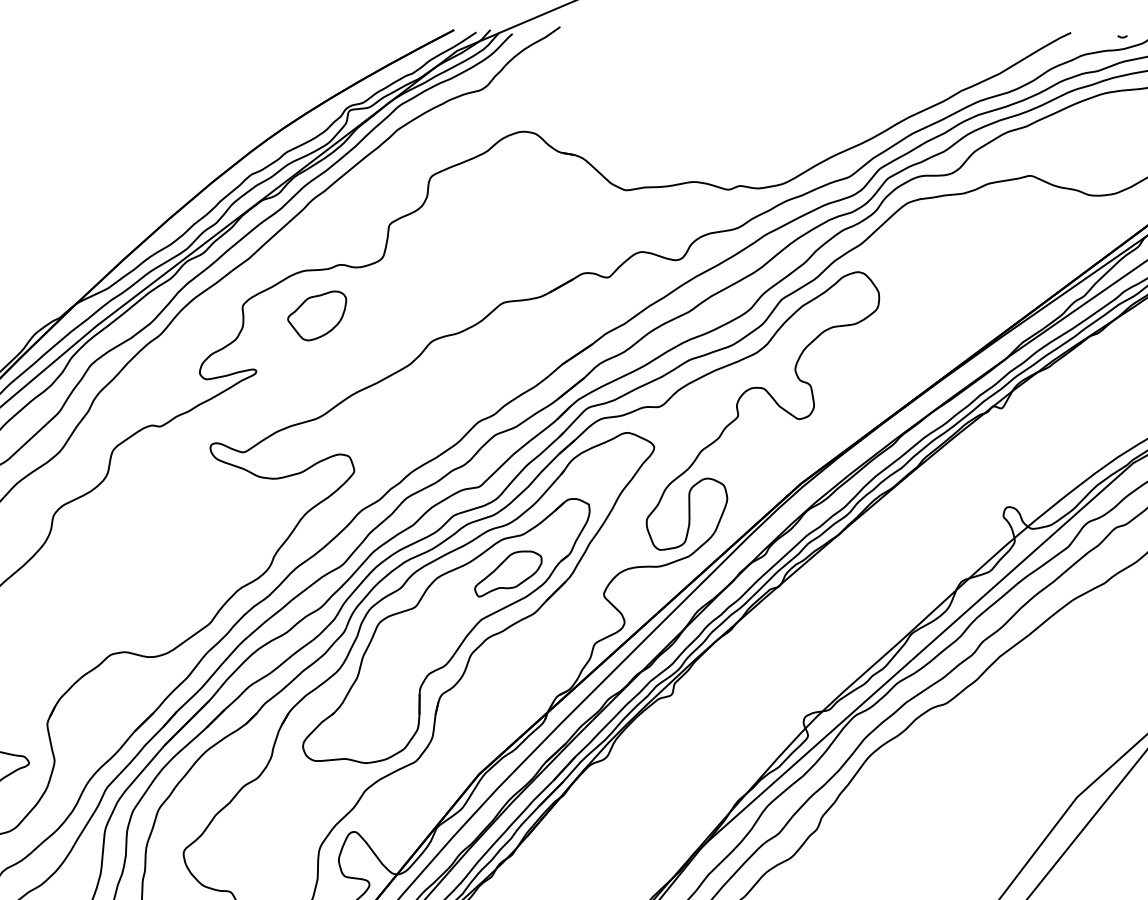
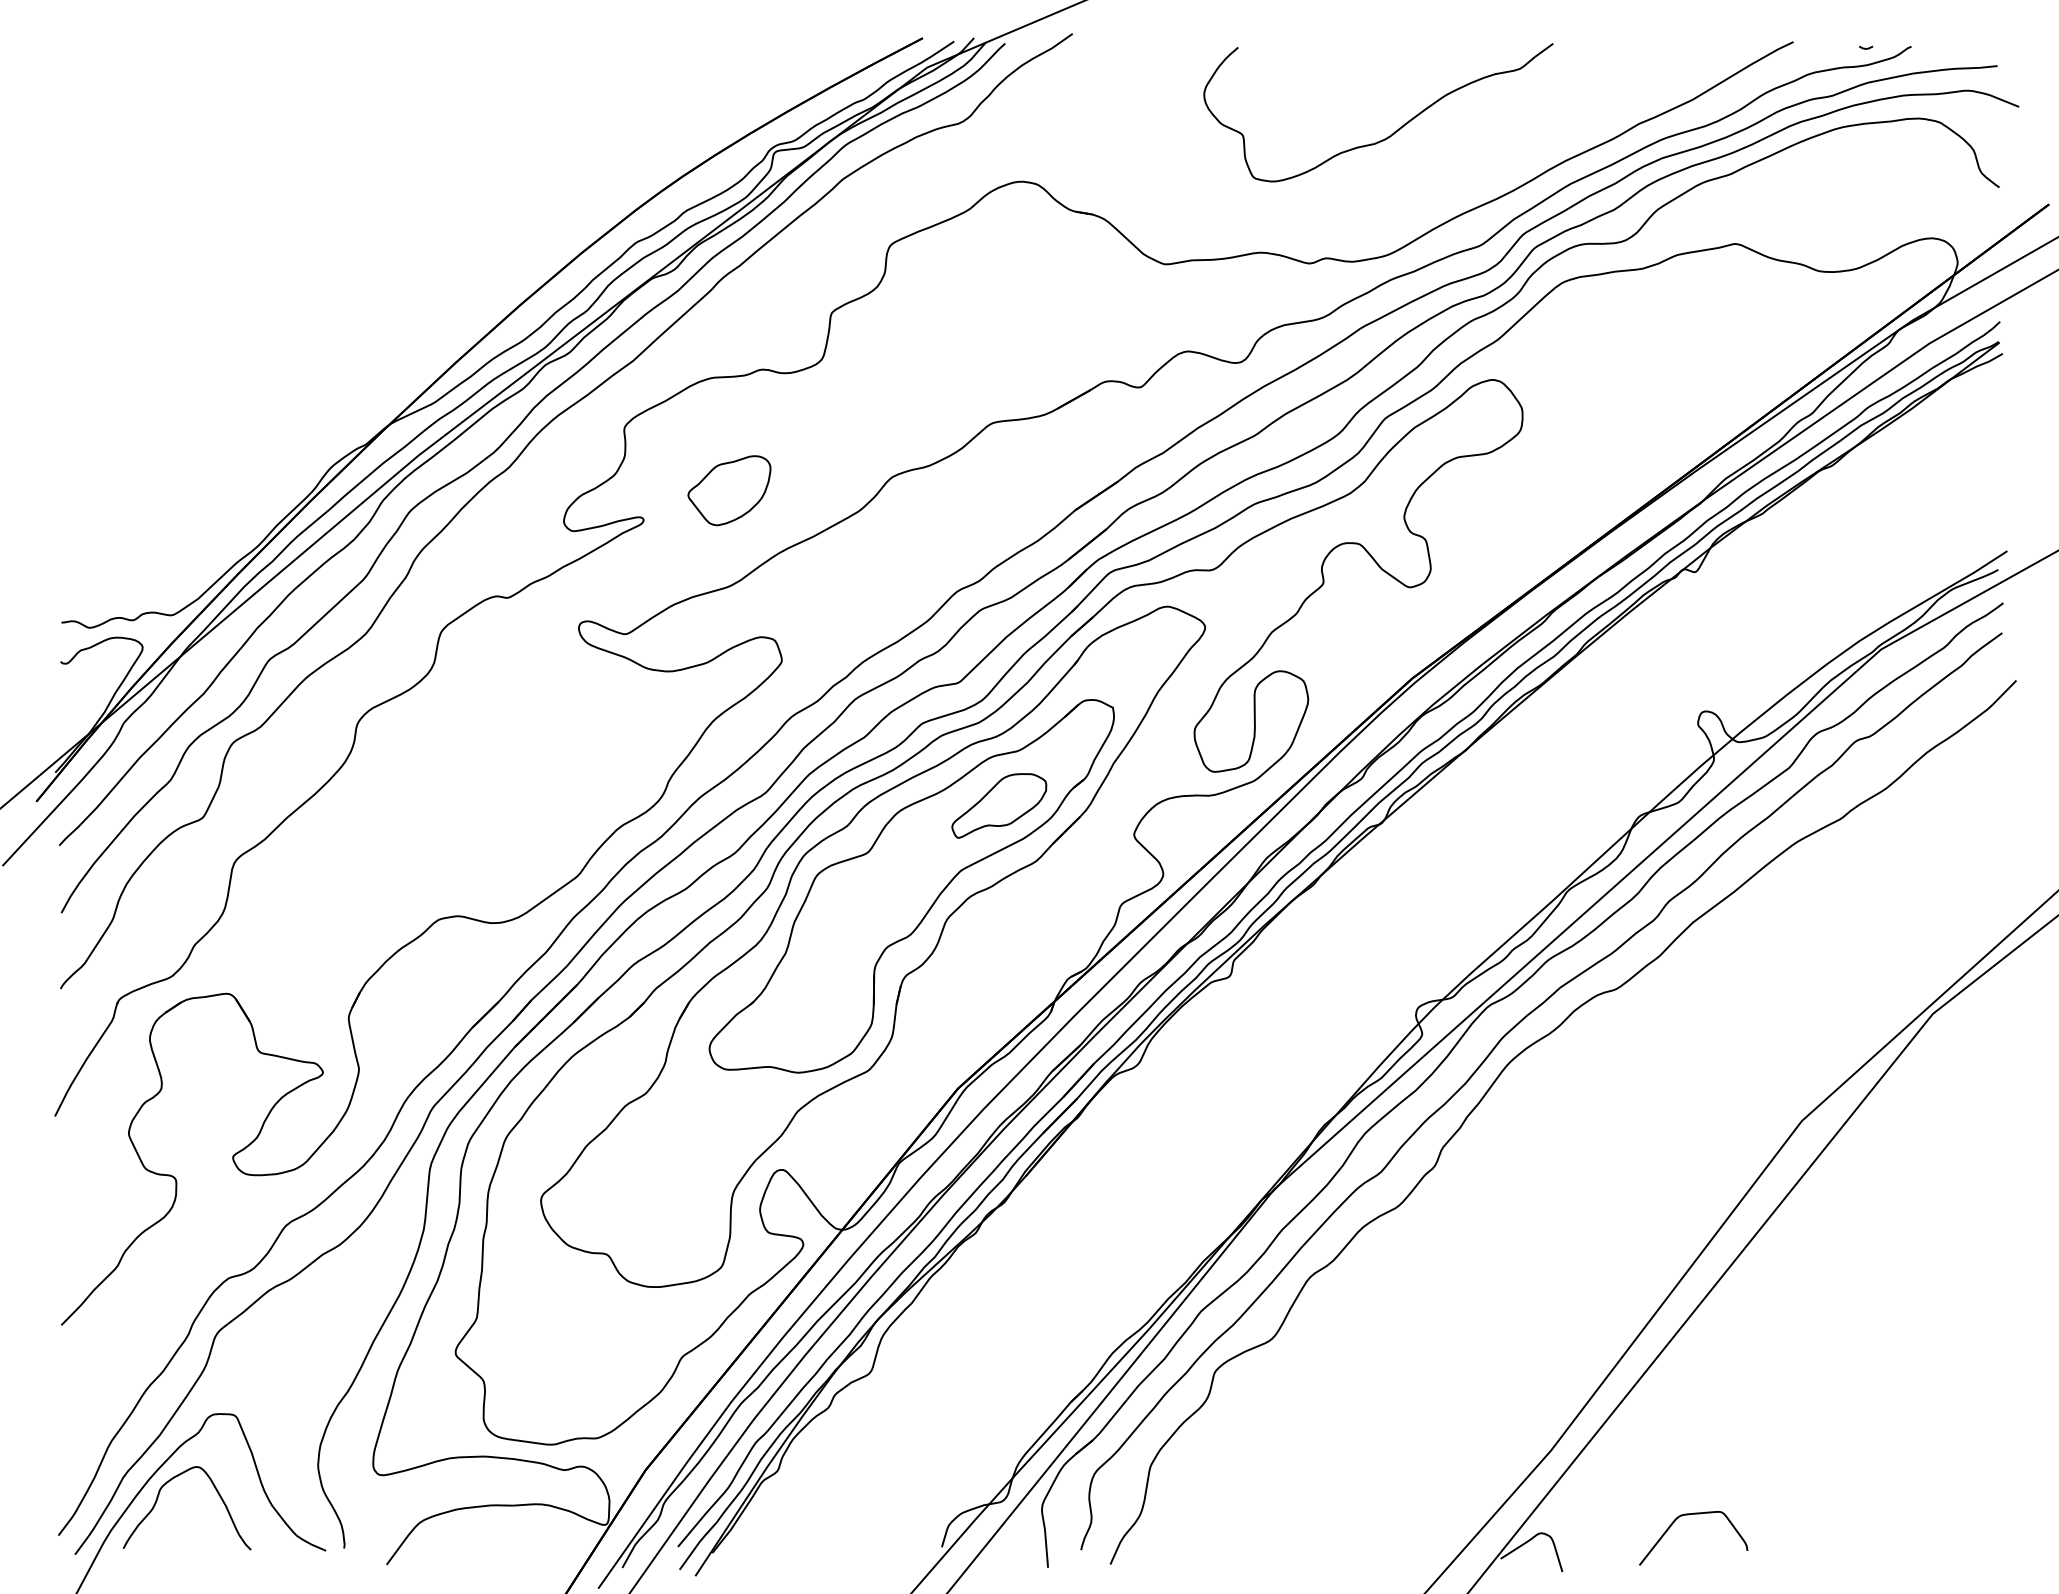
curve: (788, 96) -> (1394, 131), added
part: (317, 315) -> (729, 490), moved

